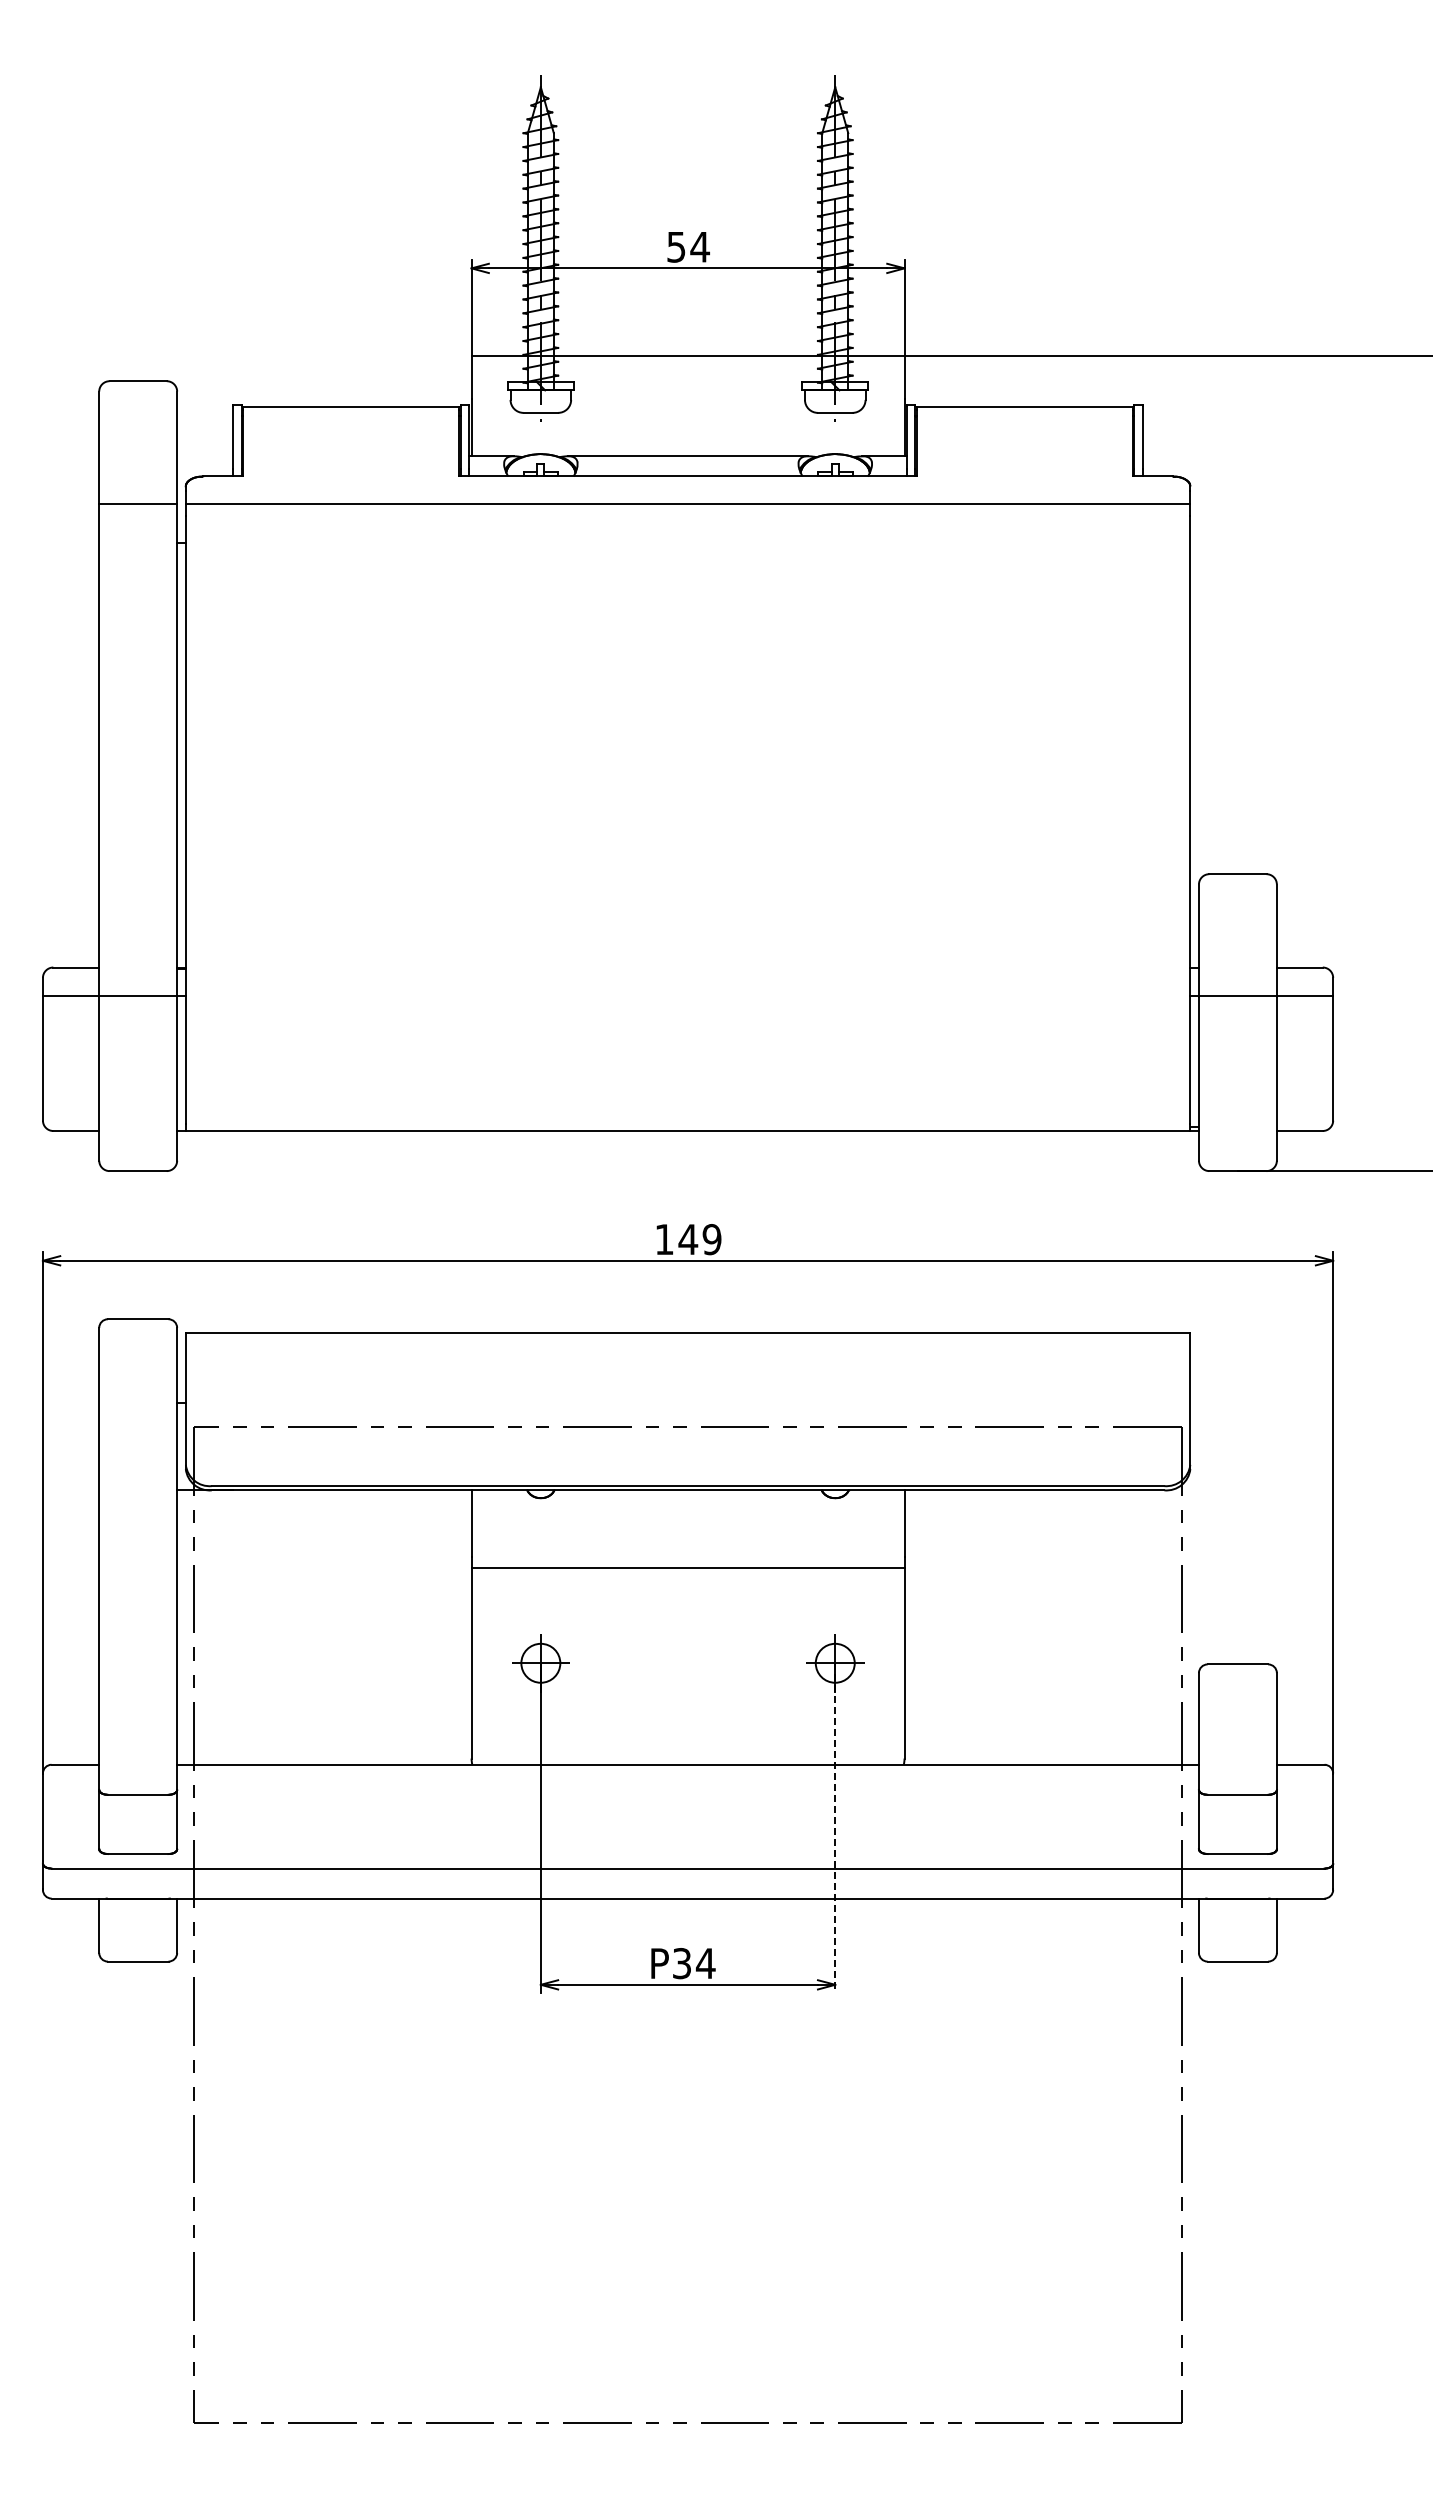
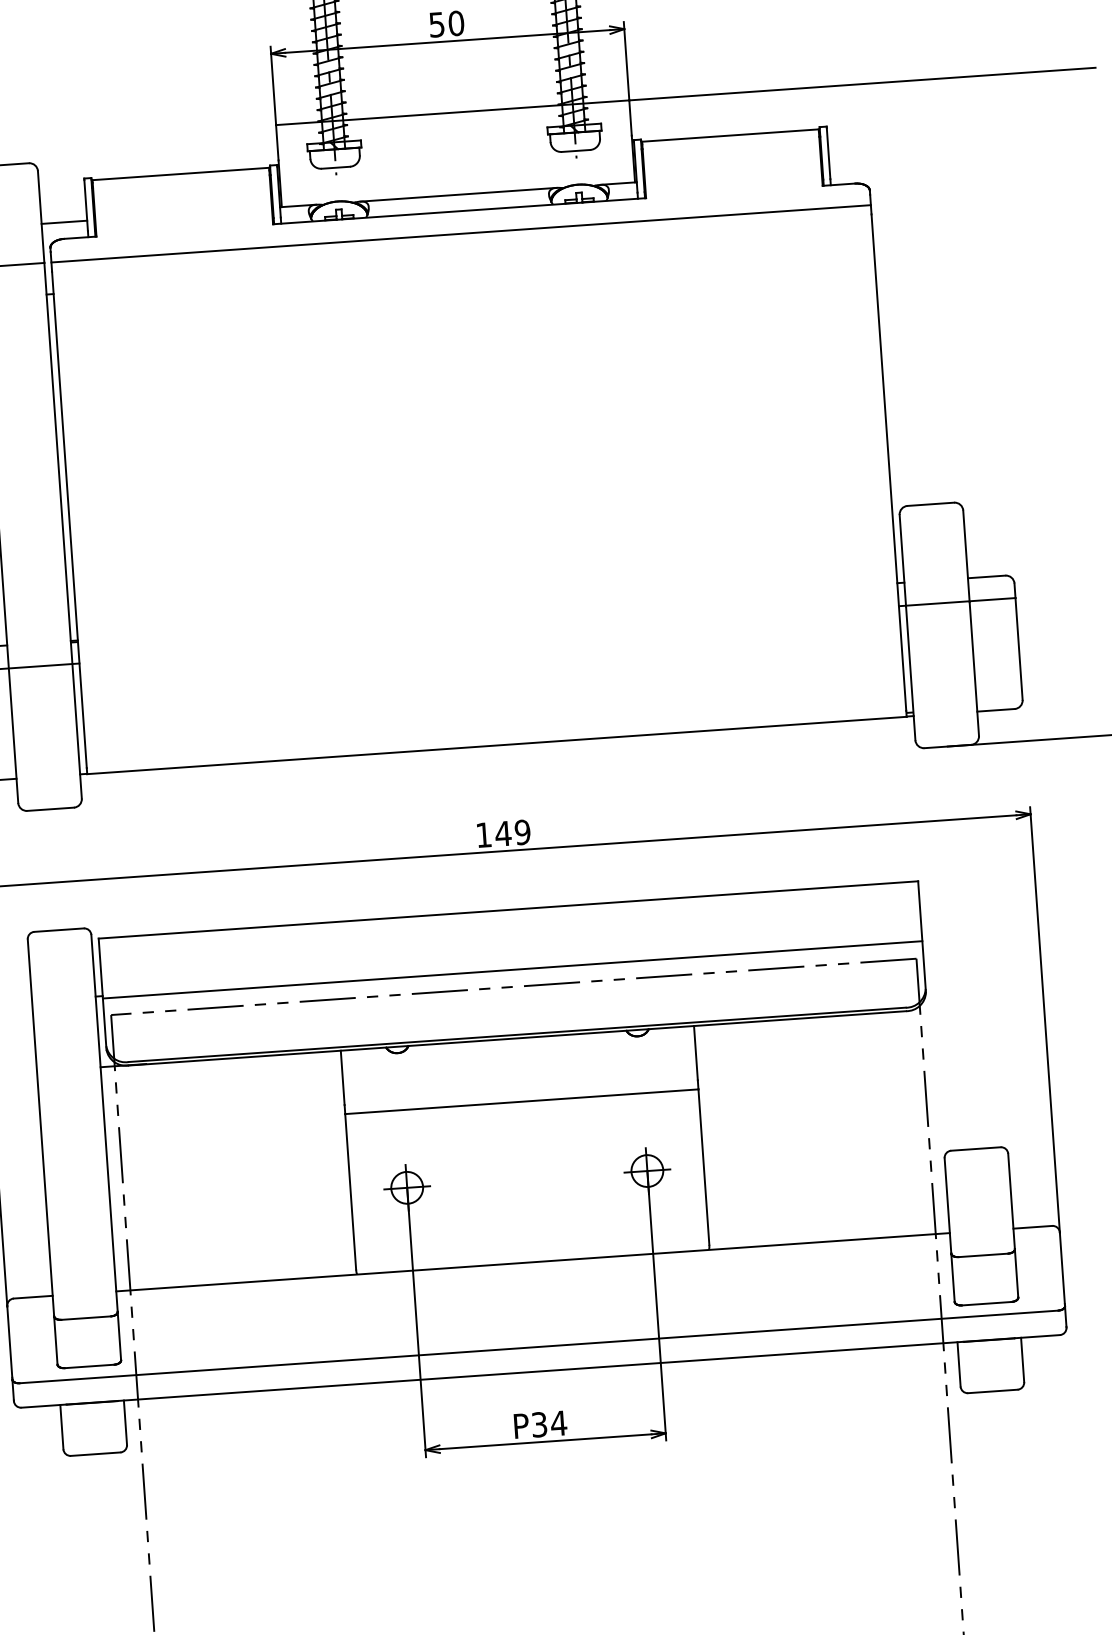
text: (700, 246) -> (456, 22), 54 -> 50
line: (205, 456) -> (64, 222), added
line: (687, 1406) -> (512, 969), added
line: (835, 1828) -> (657, 1305), dashed -> solid

